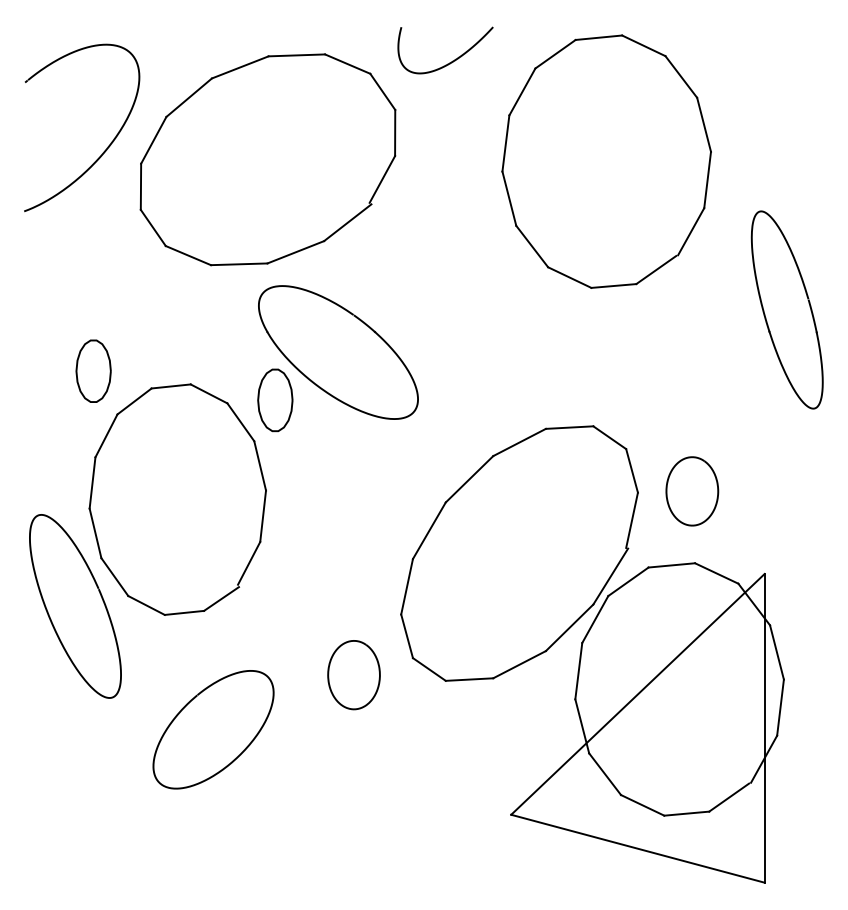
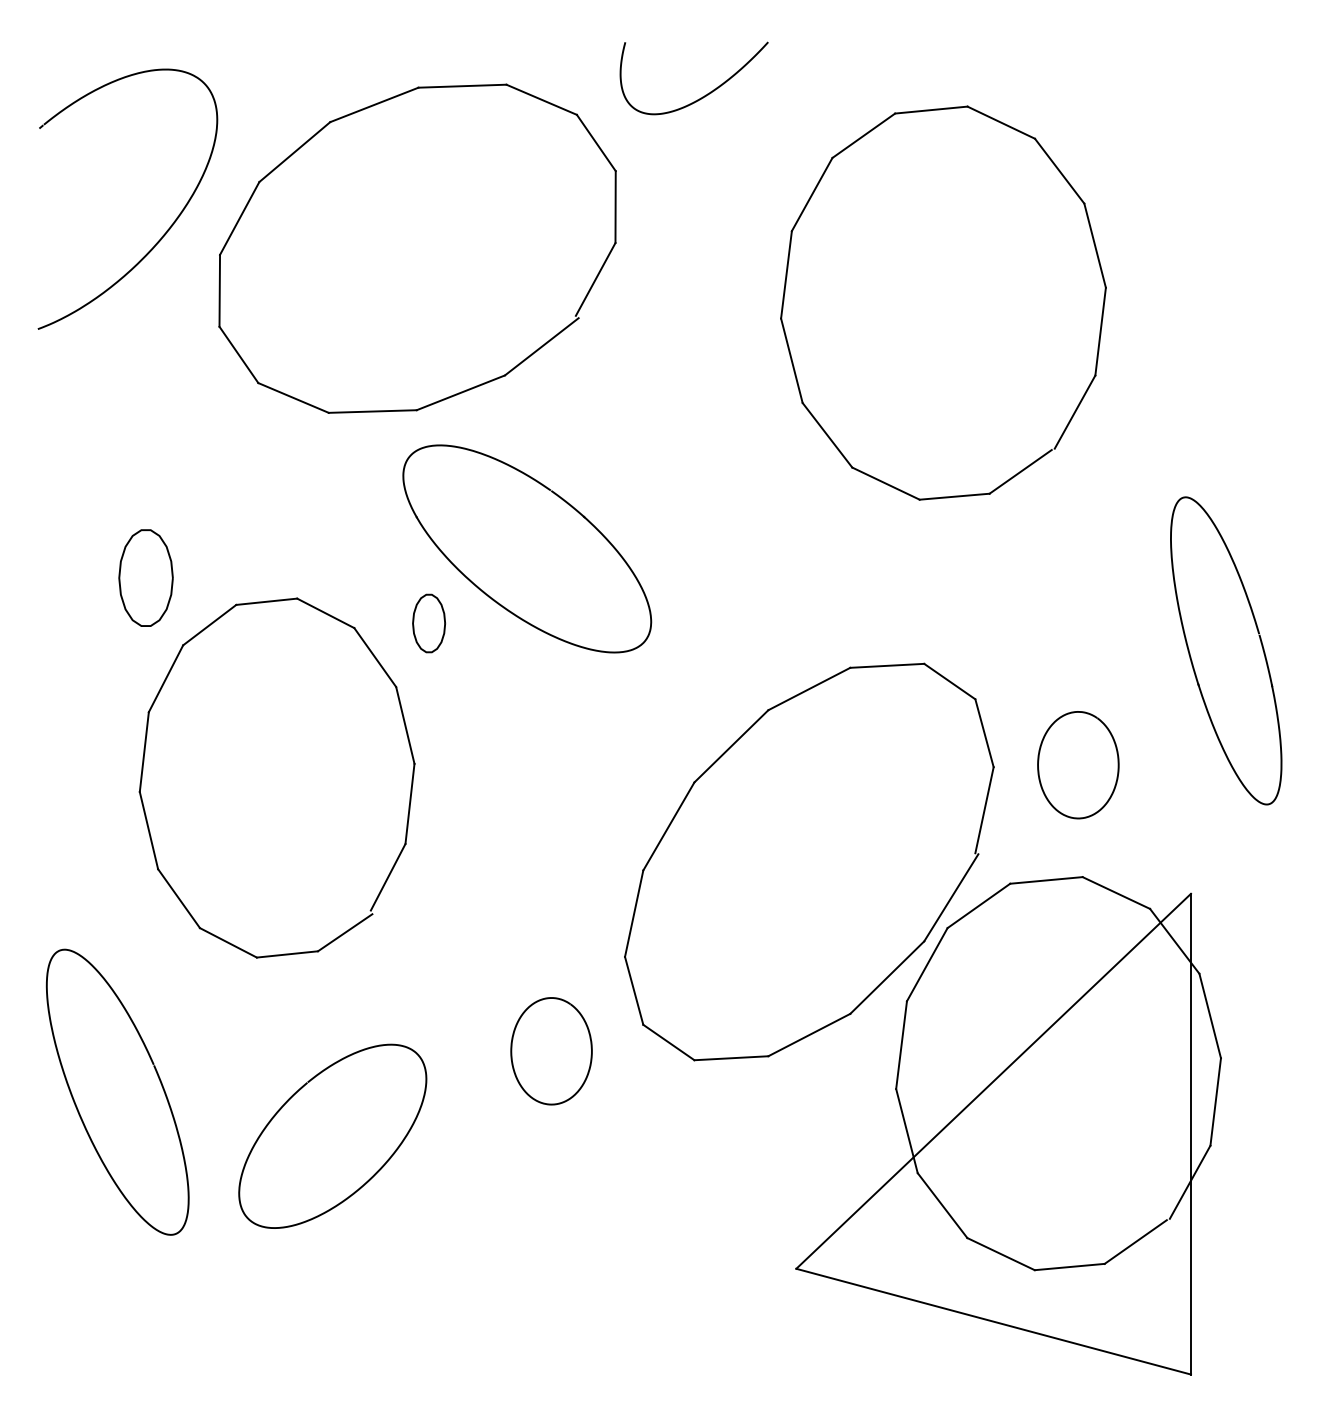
part: (606, 161) -> (943, 302), moved
part: (786, 309) -> (1225, 650), moved
part: (275, 400) -> (429, 623), size x0.6
curve: (100, 596) -> (156, 1076), moved

